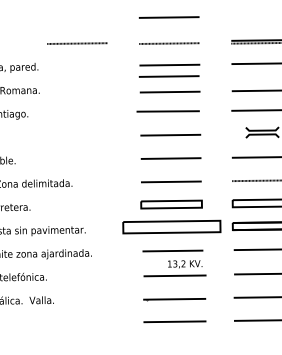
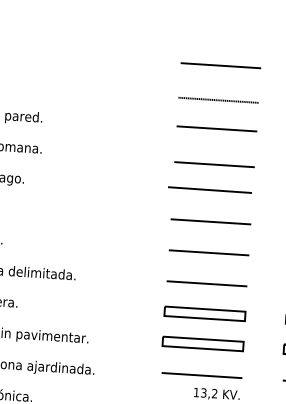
line: (77, 43) -> (96, 90), removed
line: (168, 76) -> (213, 143), removed
part: (171, 227) -> (202, 344), size x0.62

